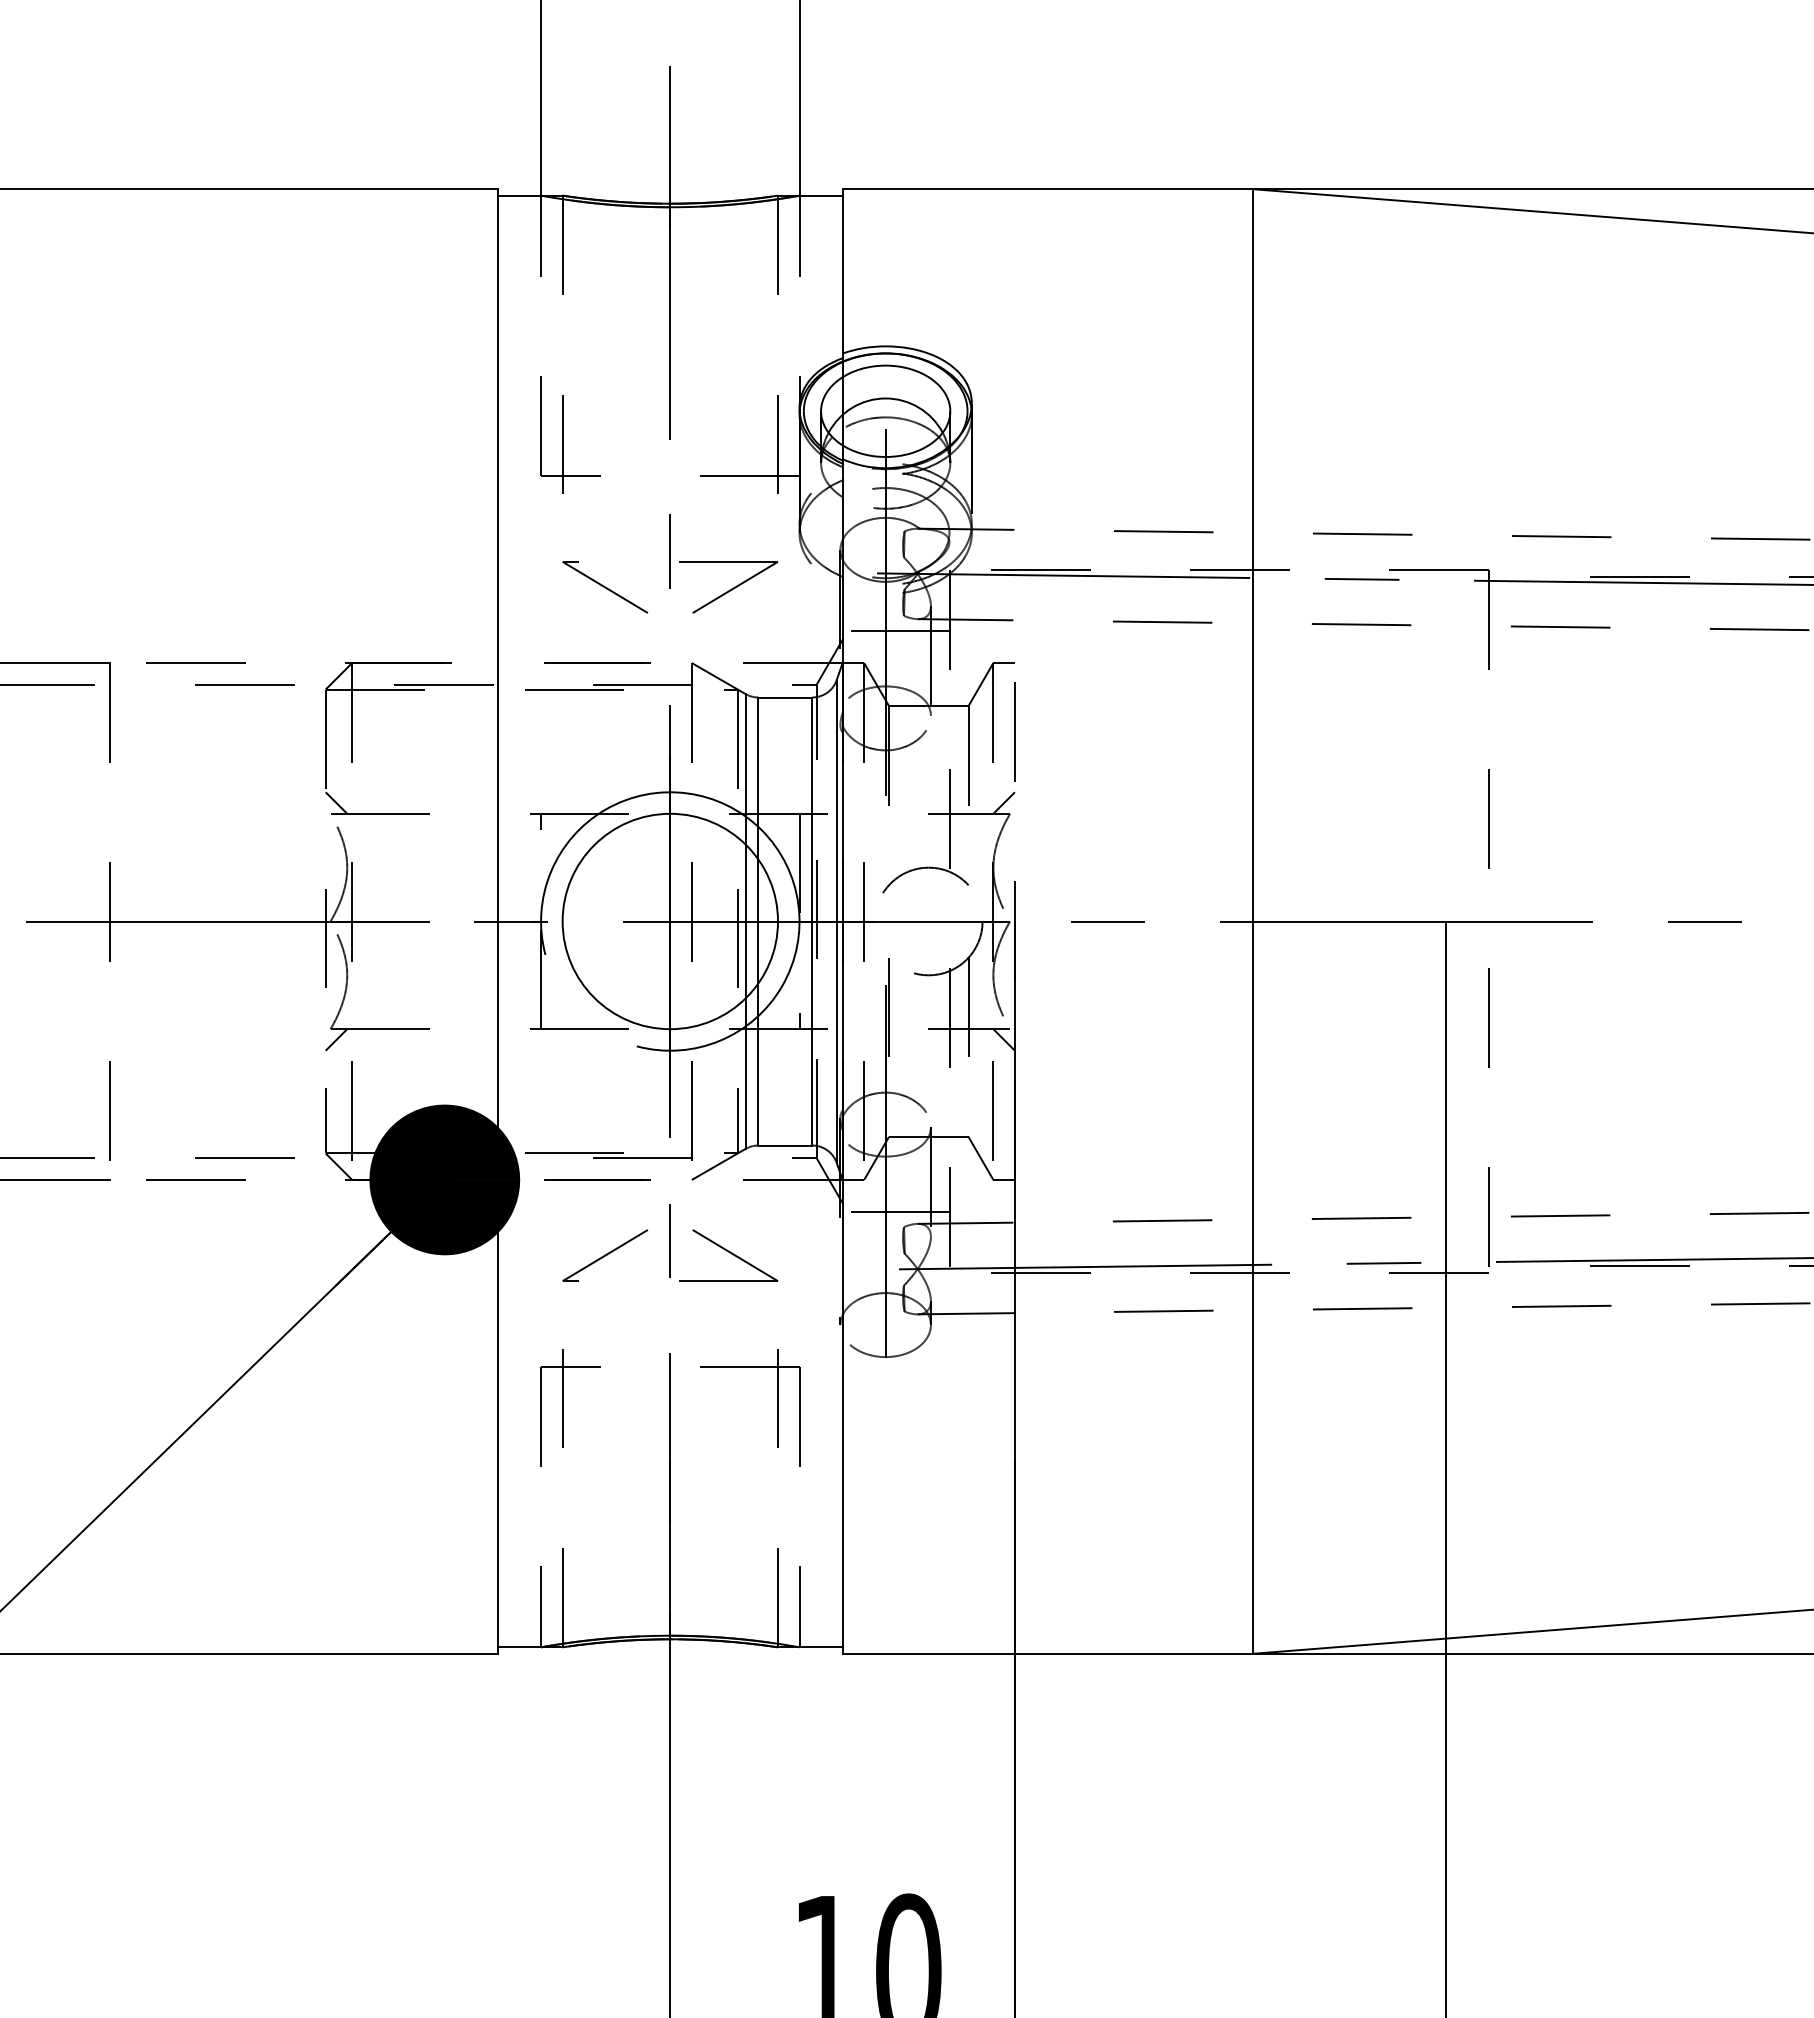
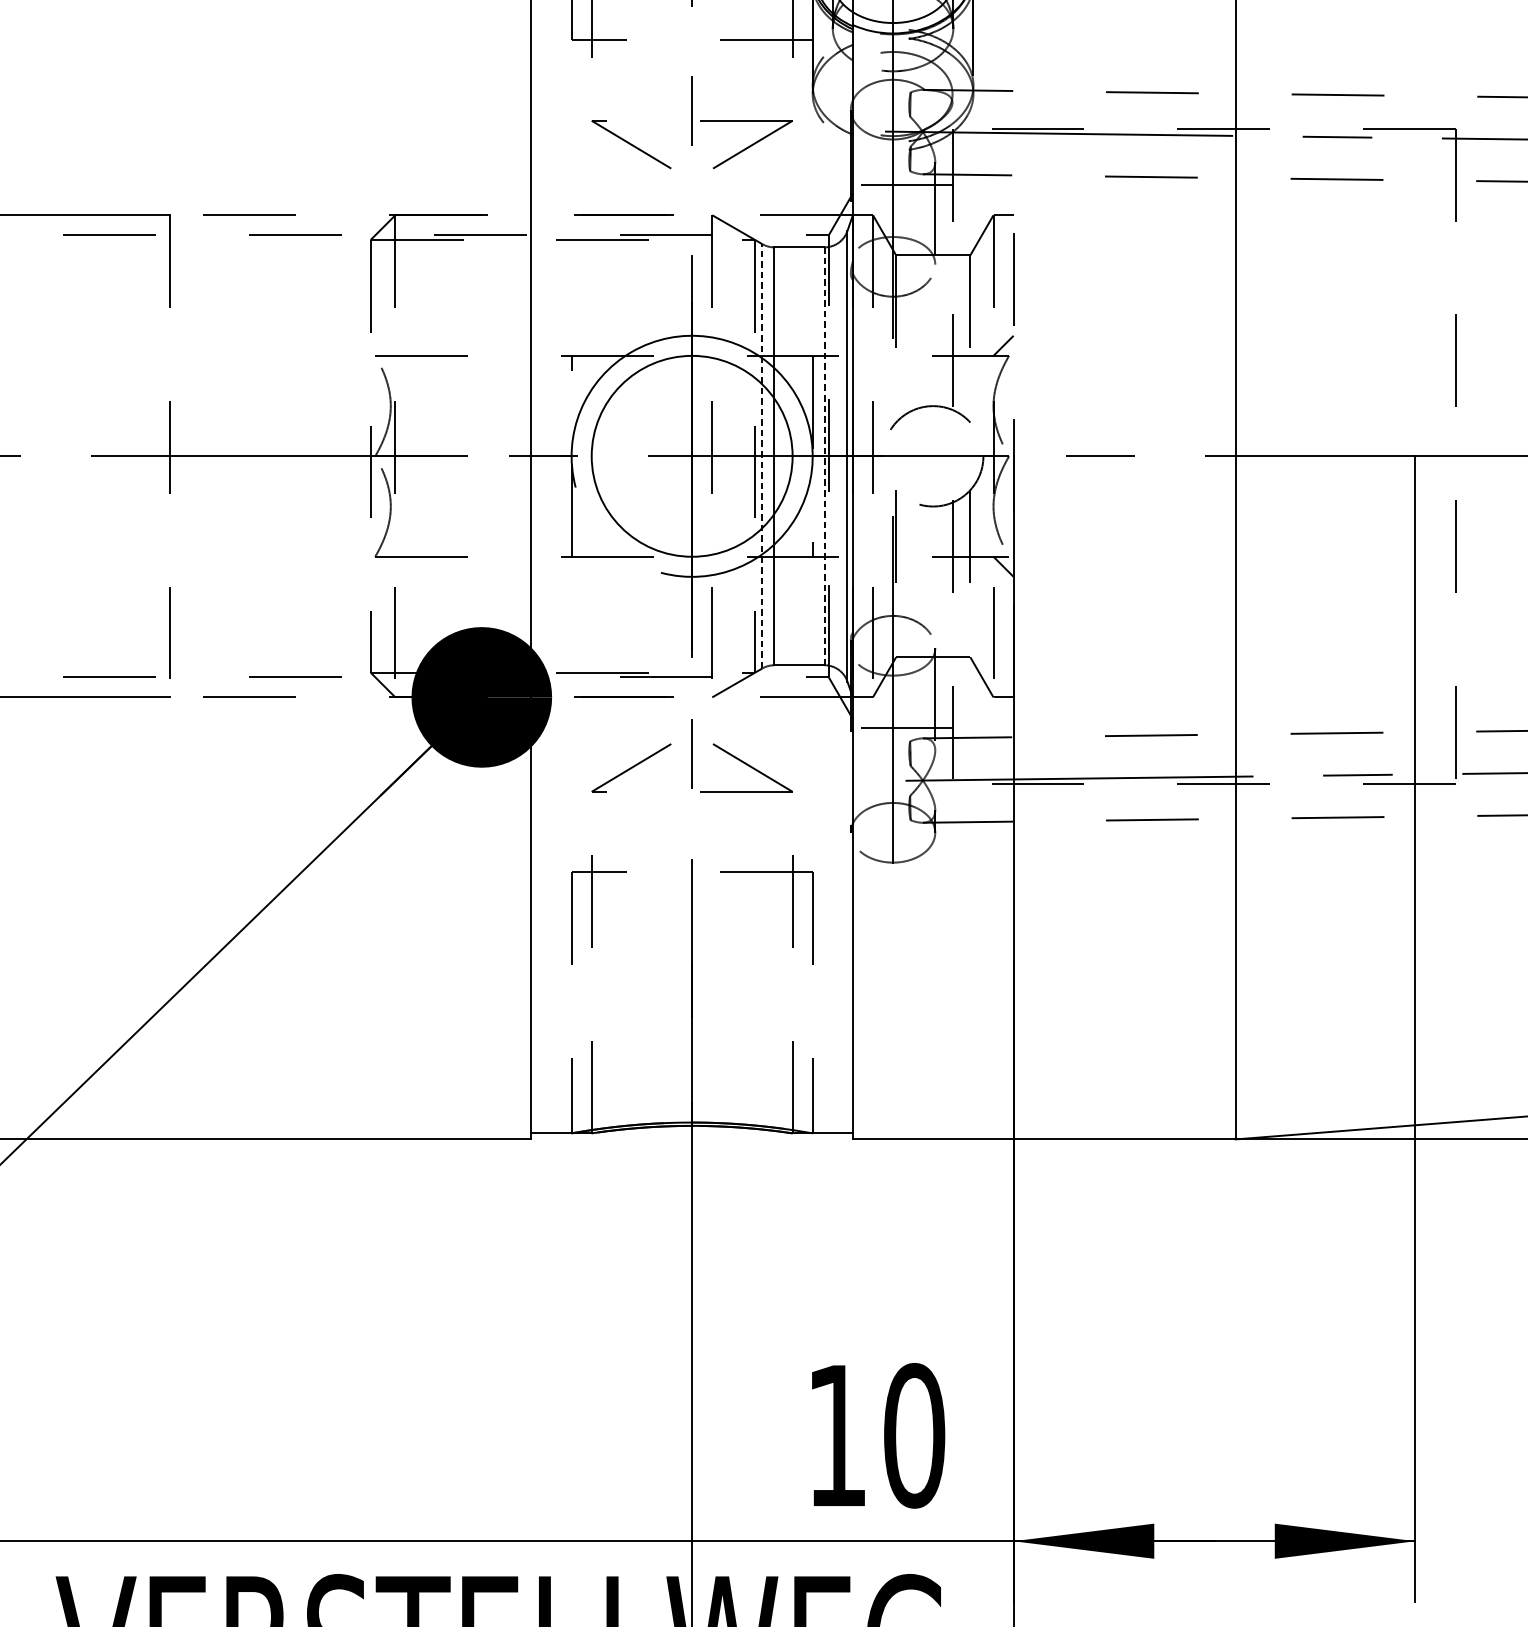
line: (336, 802) -> (380, 345), removed
line: (745, 921) -> (762, 456), solid -> dashed
line: (812, 921) -> (824, 456), solid -> dashed
line: (336, 1039) -> (380, 566), removed

